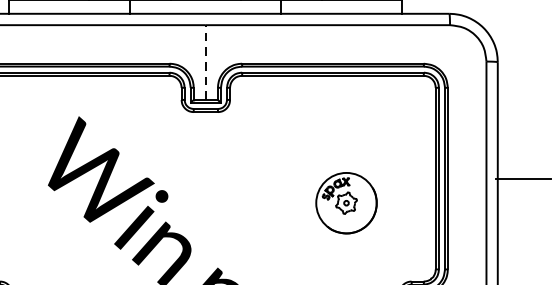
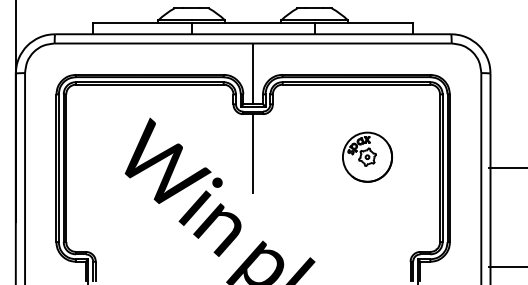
line: (206, 62) -> (253, 73), dashed -> solid
line: (206, 160) -> (253, 153), added
part: (346, 202) -> (367, 156), moved

